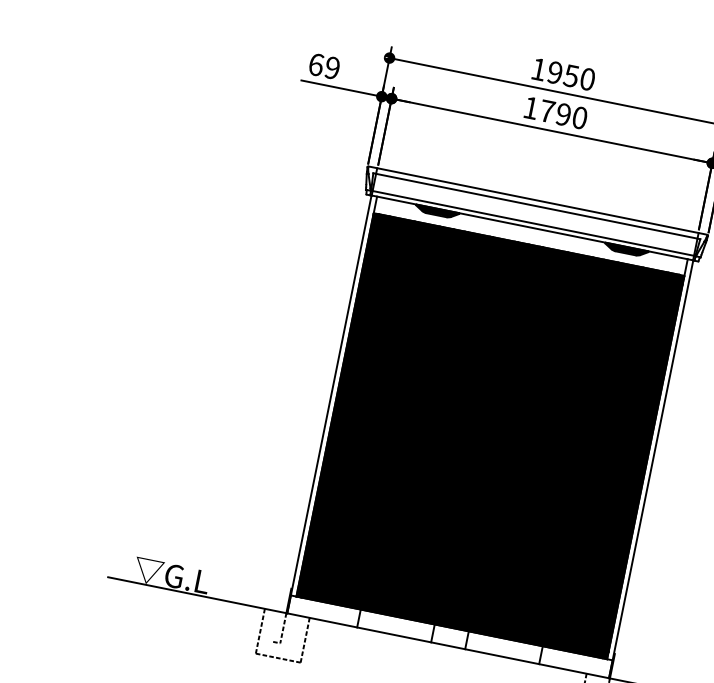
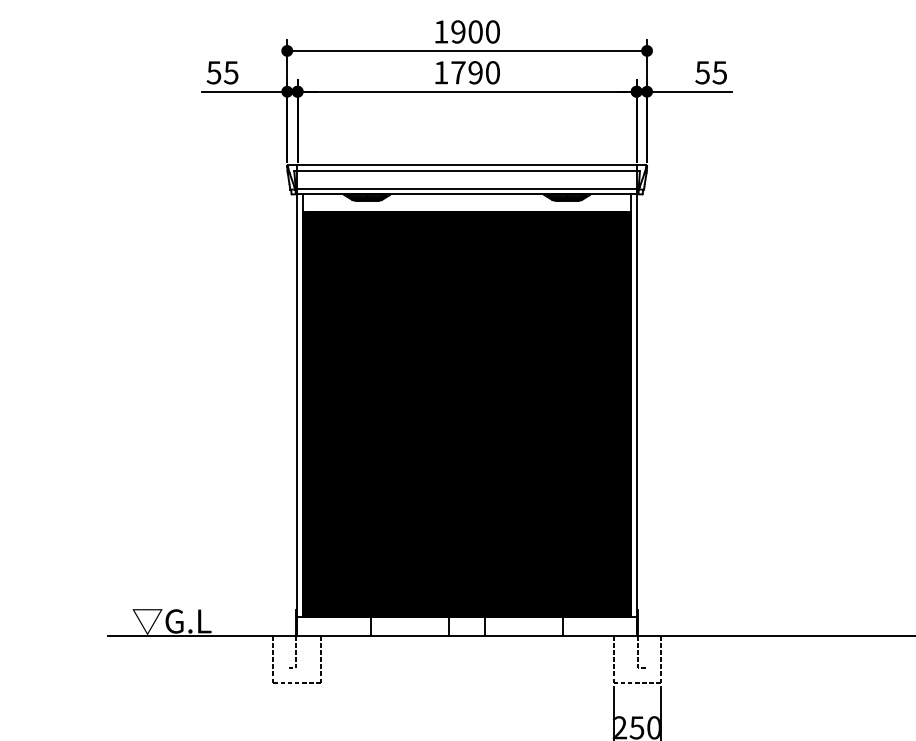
text: (324, 66) -> (222, 72), 69 -> 55
text: (571, 75) -> (475, 31), 1950 -> 1900

